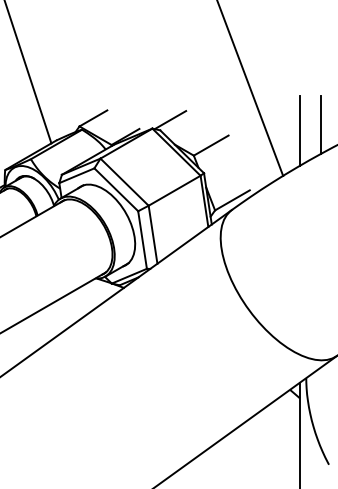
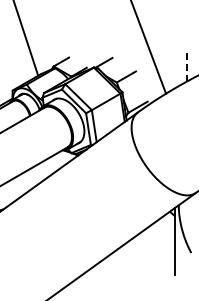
line: (320, 124) -> (186, 65), solid -> dashed
line: (300, 130) -> (175, 68), removed

